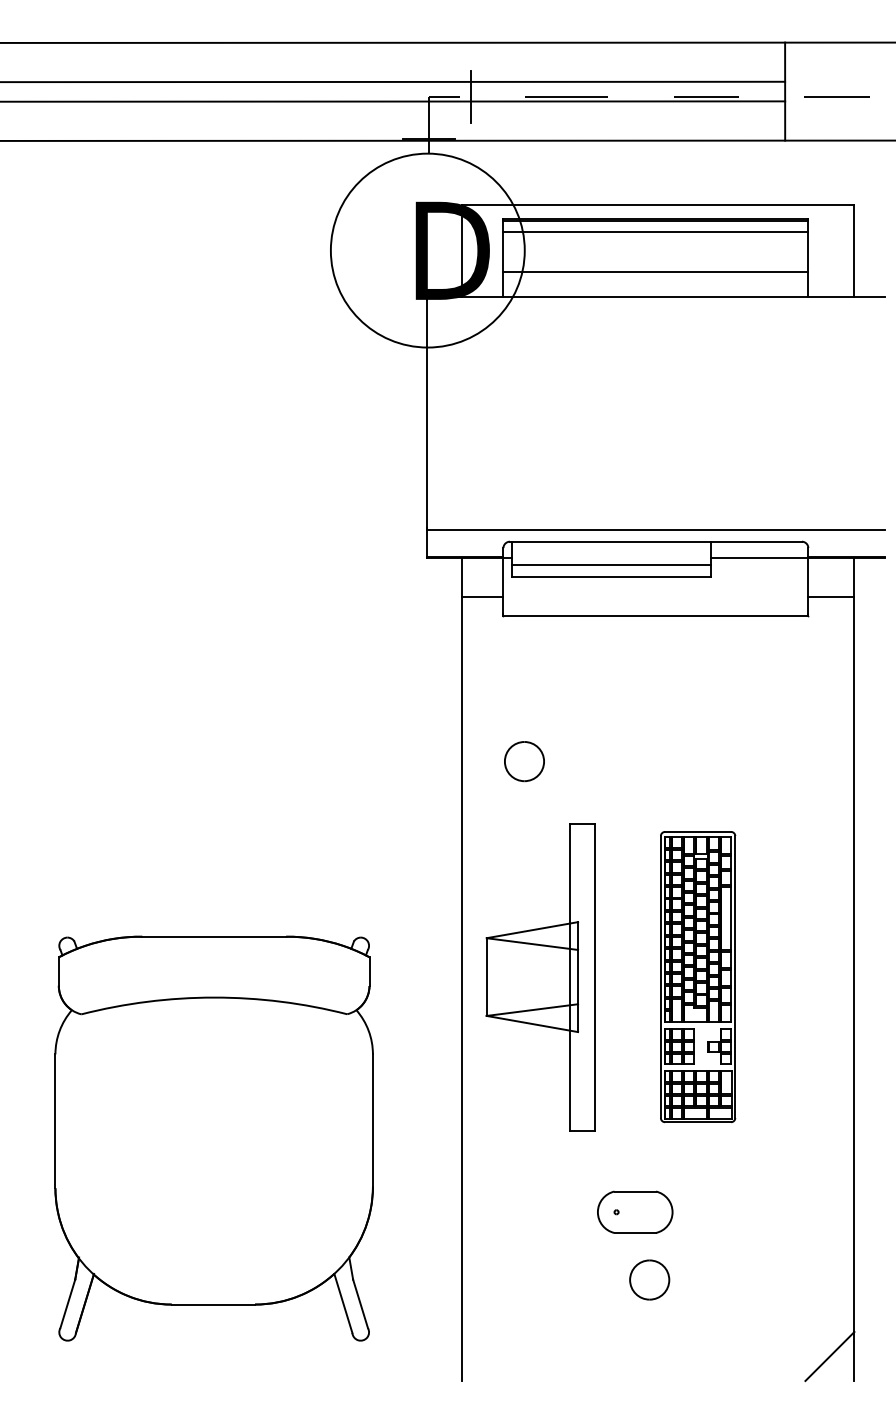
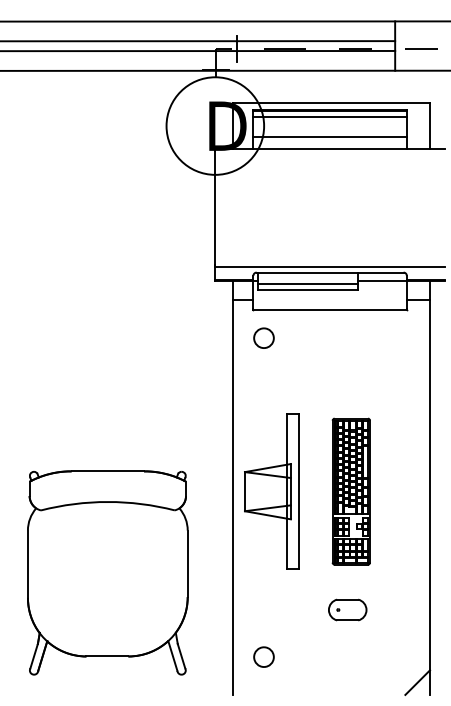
part: (523, 760) -> (263, 337), moved
part: (634, 1211) -> (347, 609), moved
part: (648, 1278) -> (263, 656), moved

